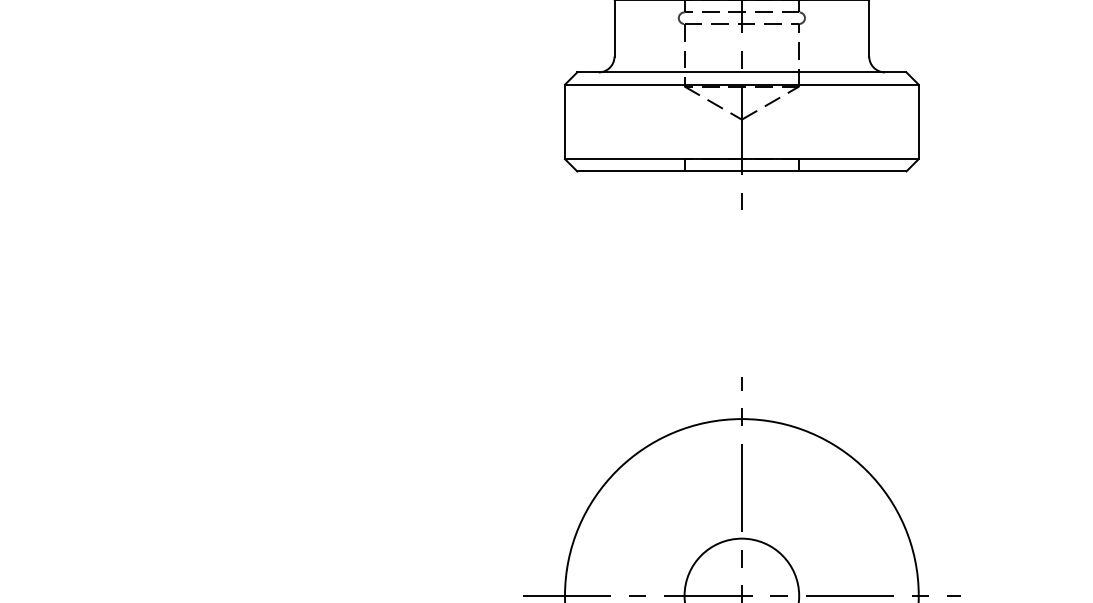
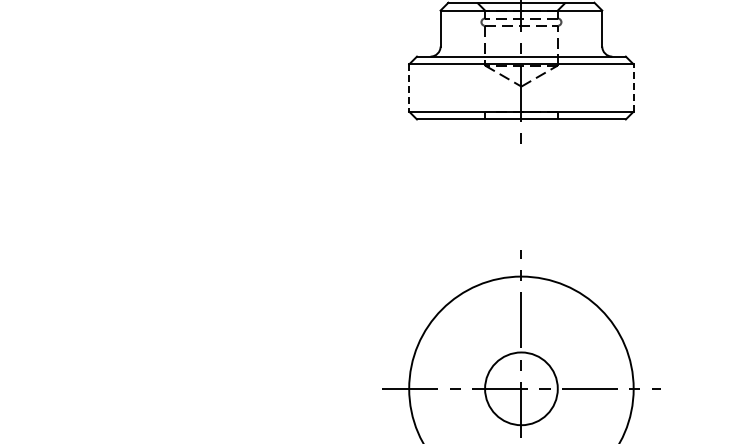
line: (565, 122) -> (409, 88), solid -> dashed
line: (918, 122) -> (633, 88), solid -> dashed

